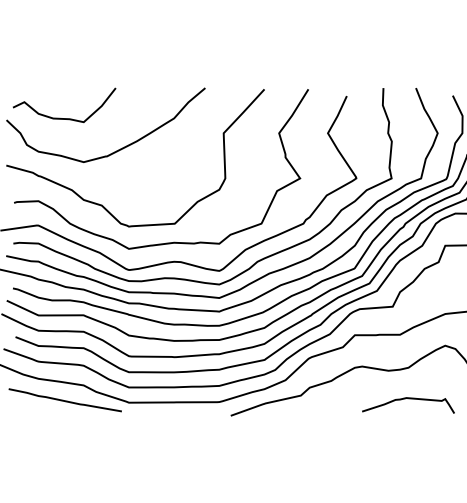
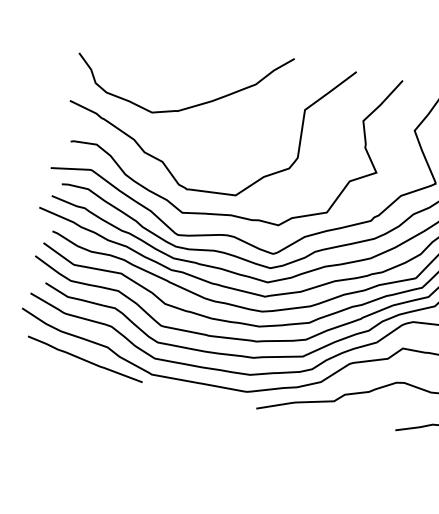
curve: (60, 117) -> (136, 60), removed

